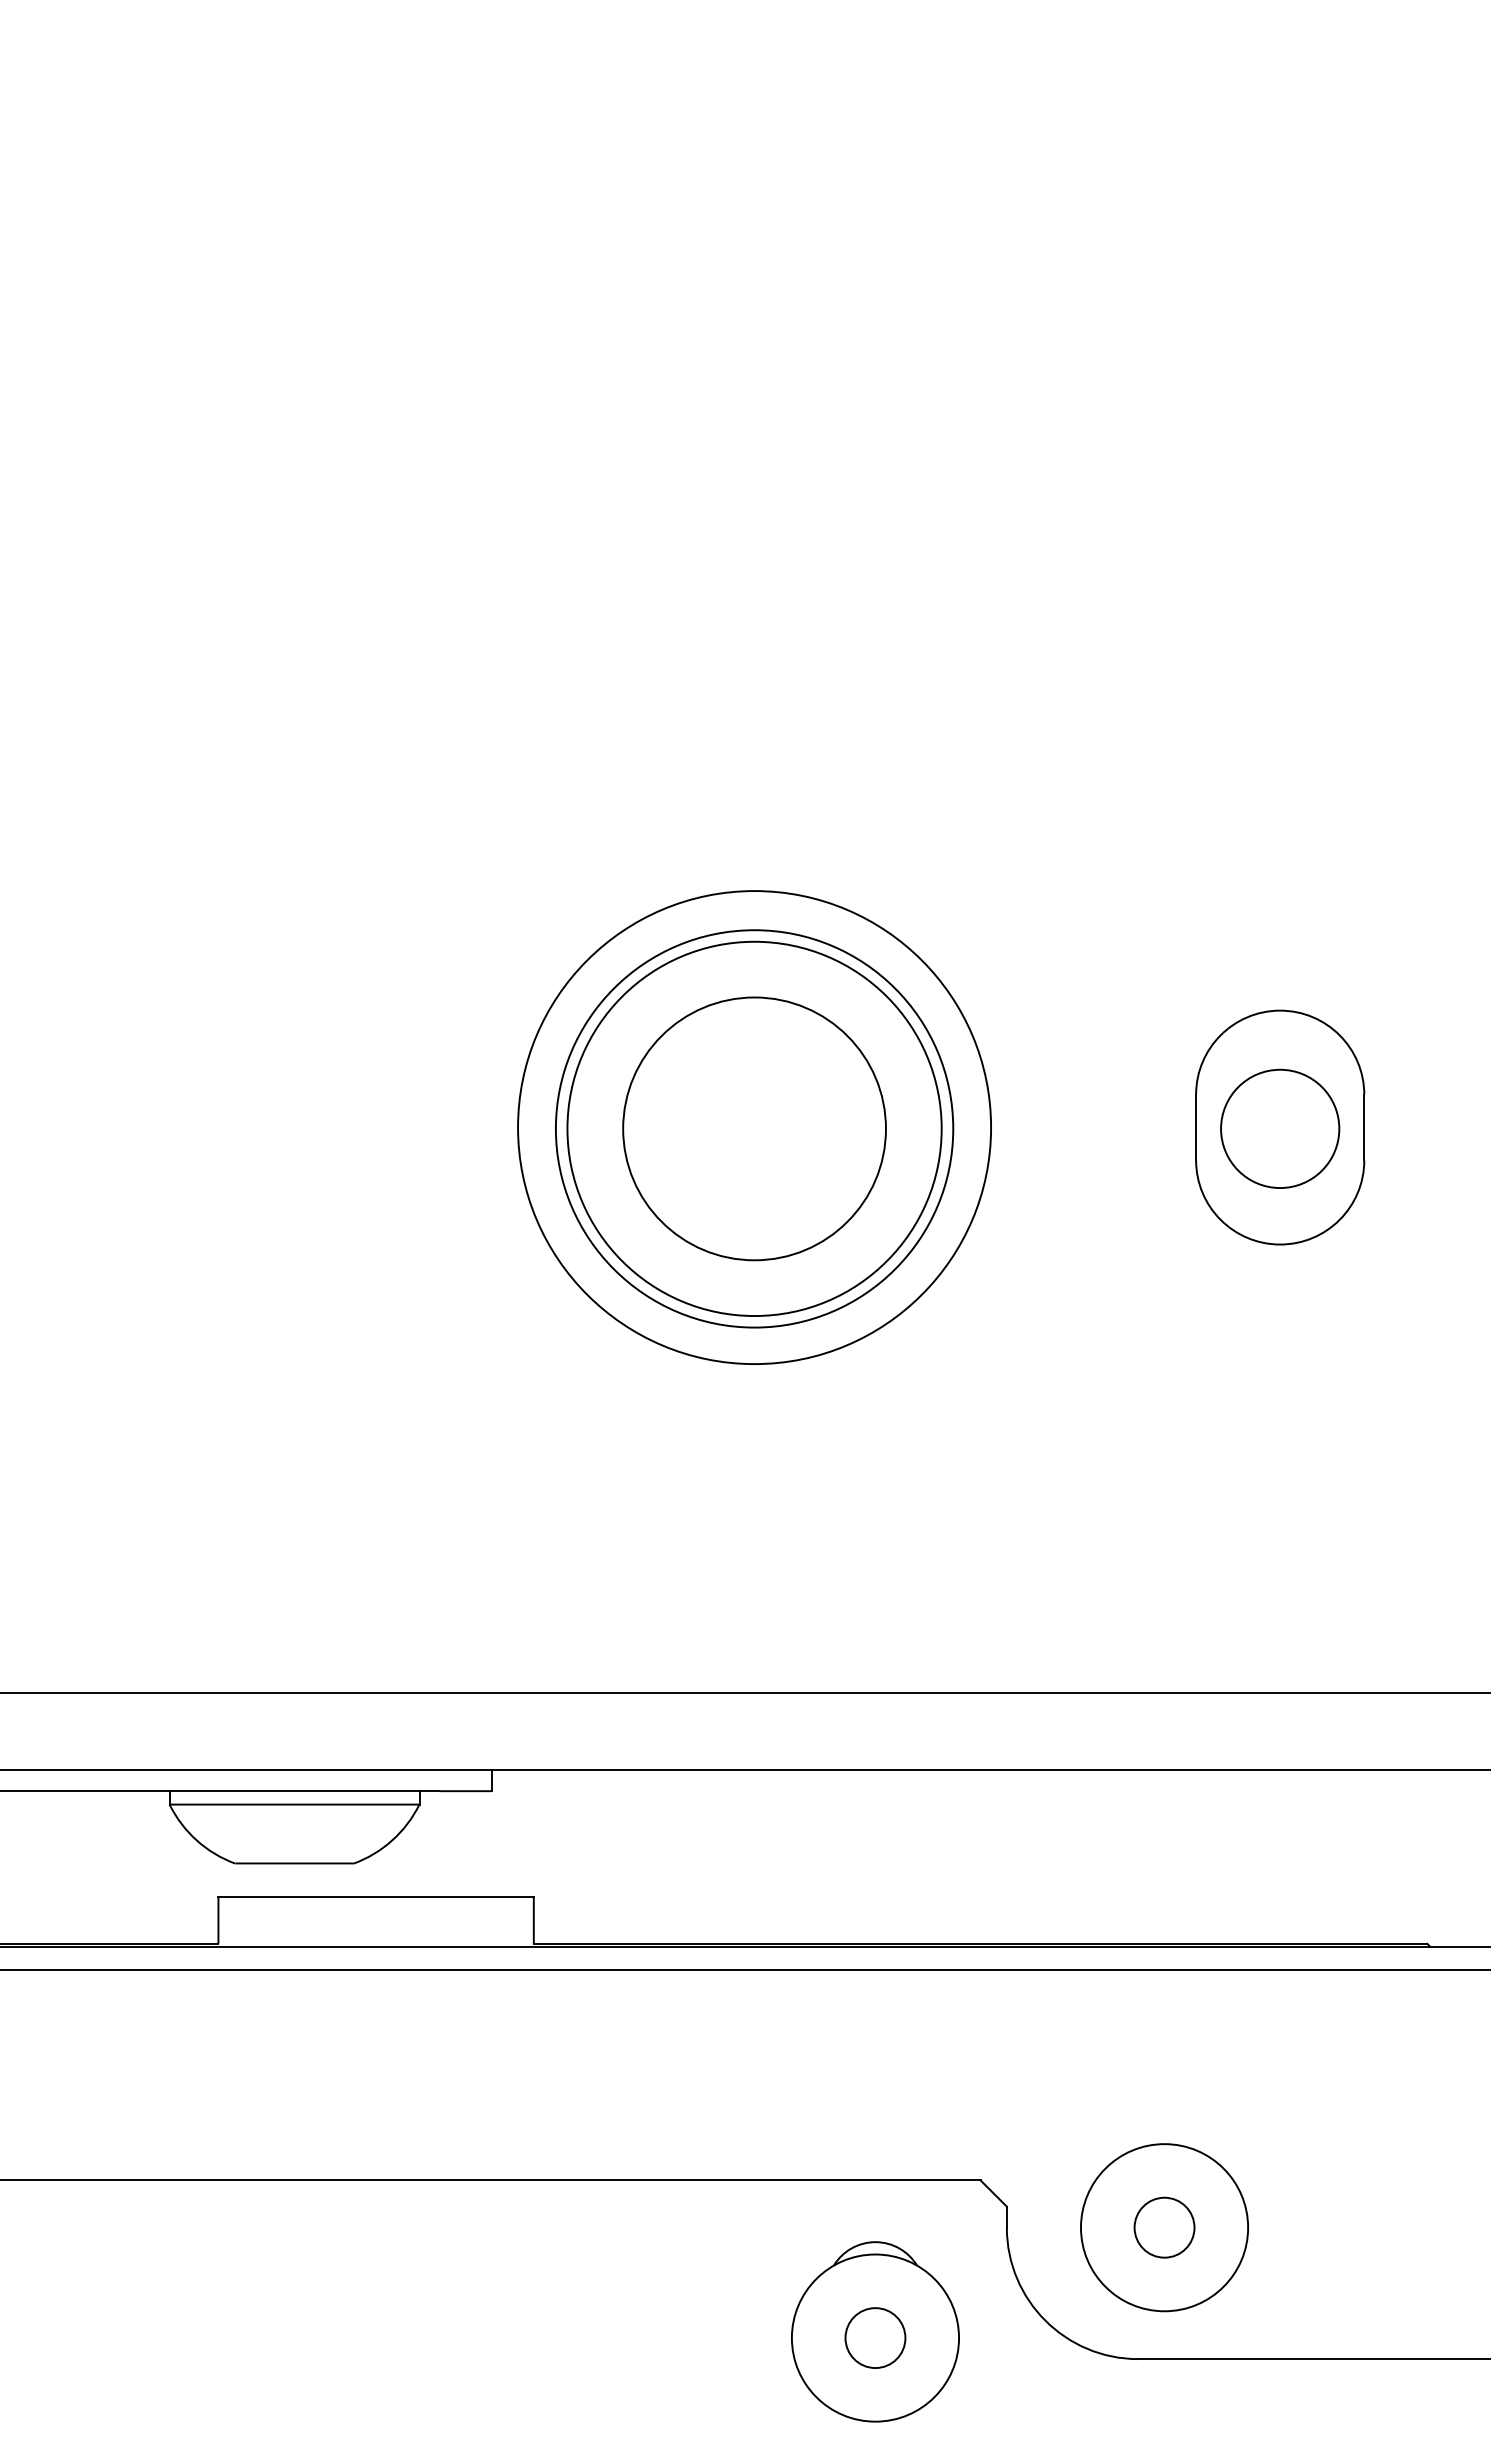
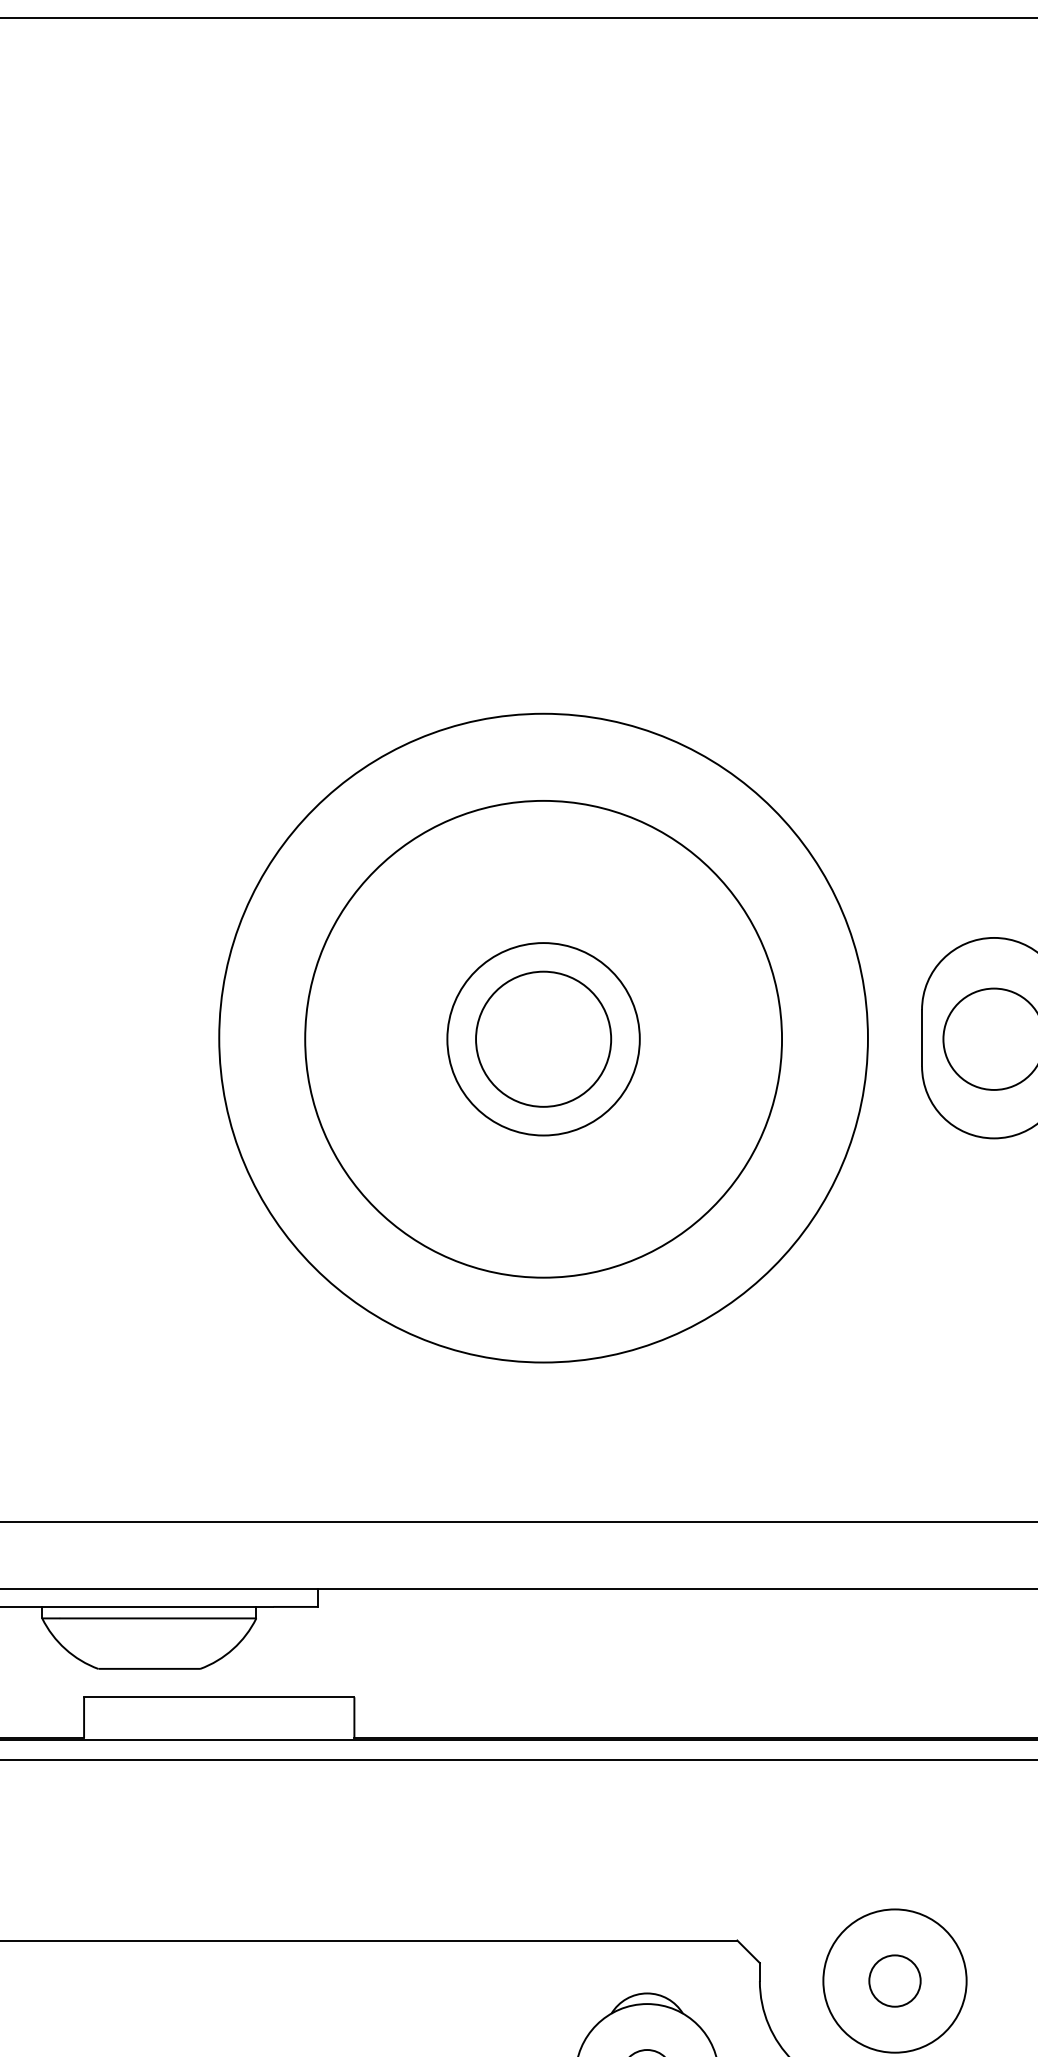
circle: (754, 1127) -> (543, 1038), size x1.6
circle: (754, 1128) -> (543, 1038), size x0.6
circle: (754, 1128) -> (543, 1038), size x0.6
circle: (754, 1128) -> (543, 1038), size x1.4

